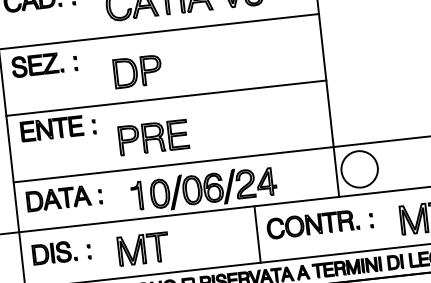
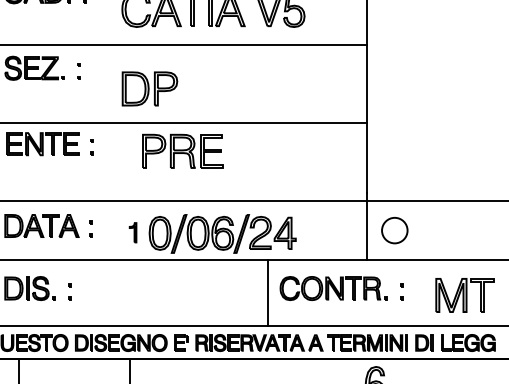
part: (153, 136) -> (182, 150), moved
circle: (359, 169) -> (394, 230), size x0.6
part: (136, 195) -> (132, 232), size x0.6
part: (143, 249) -> (133, 295), removed

